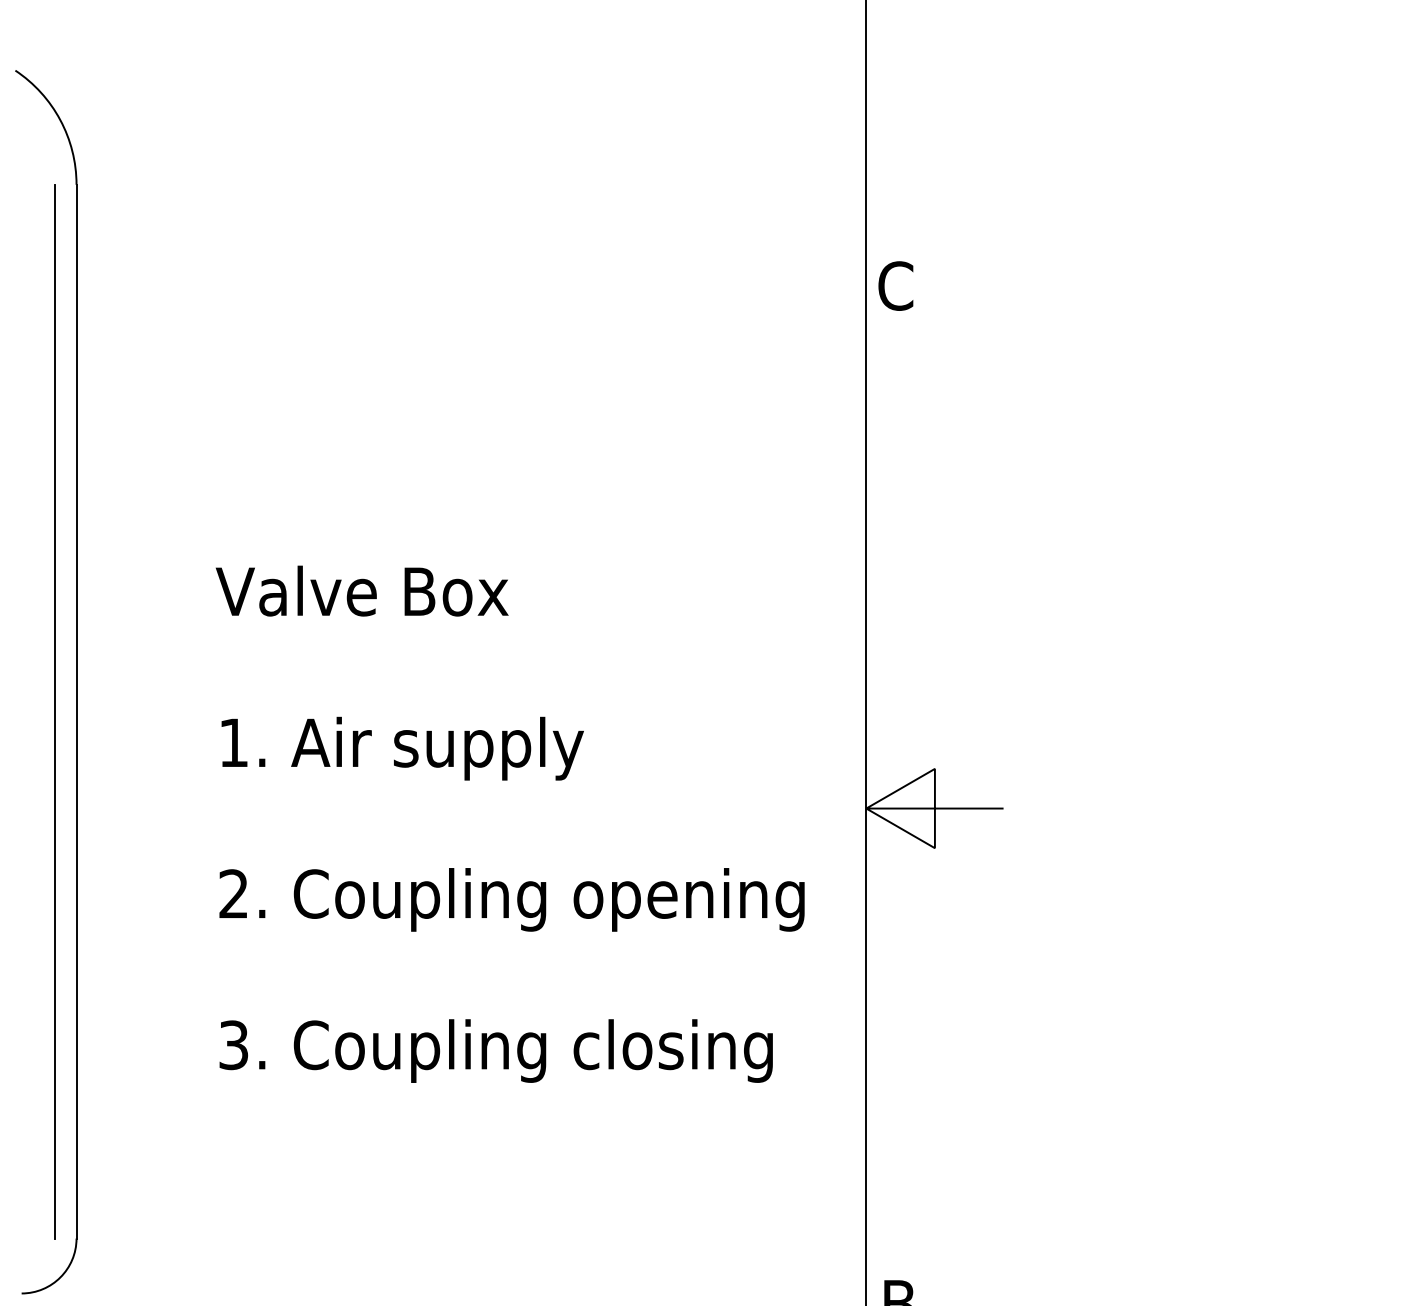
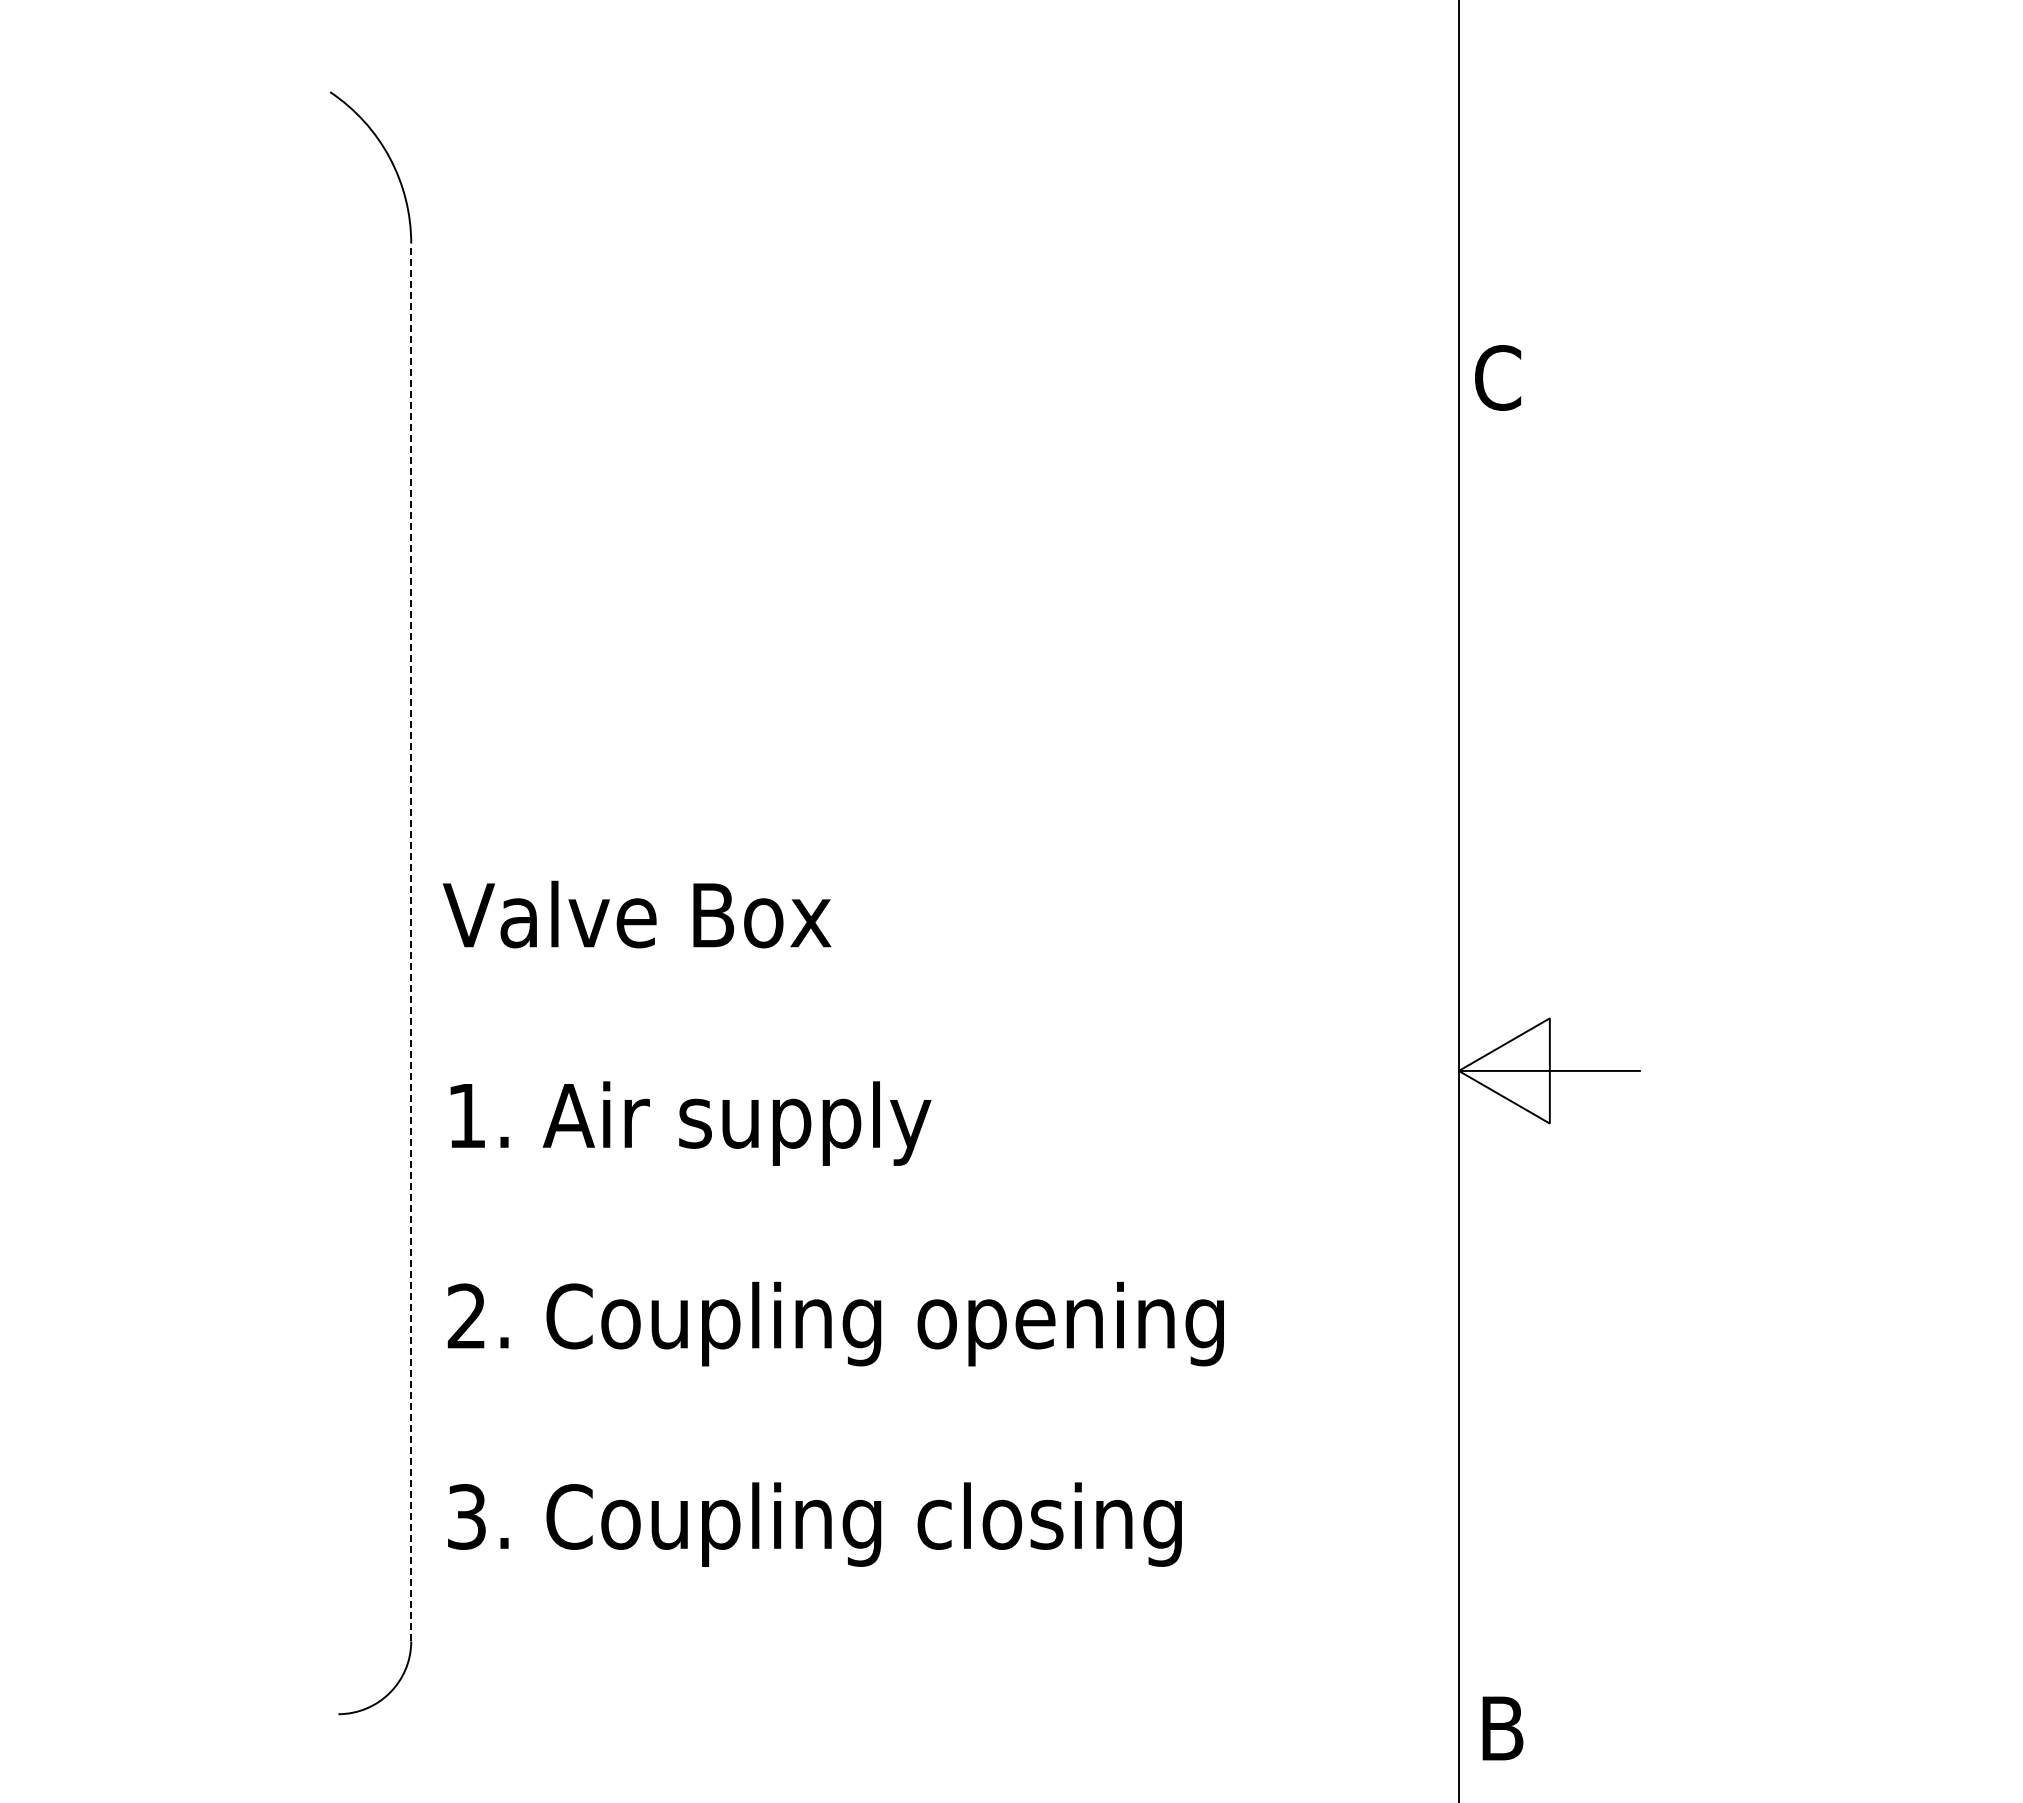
line: (54, 711) -> (382, 942), removed
line: (76, 711) -> (411, 942), solid -> dashed
text: (510, 824) -> (833, 1223), moved

